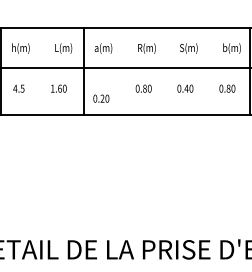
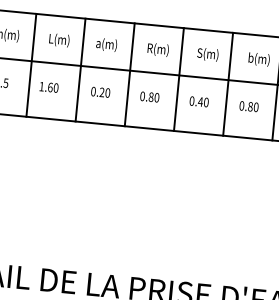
line: (42, 71) -> (31, 65), added
line: (125, 71) -> (130, 74), added
line: (166, 71) -> (178, 79), added
line: (208, 71) -> (228, 84), added
text: (101, 98) -> (100, 92), moved

